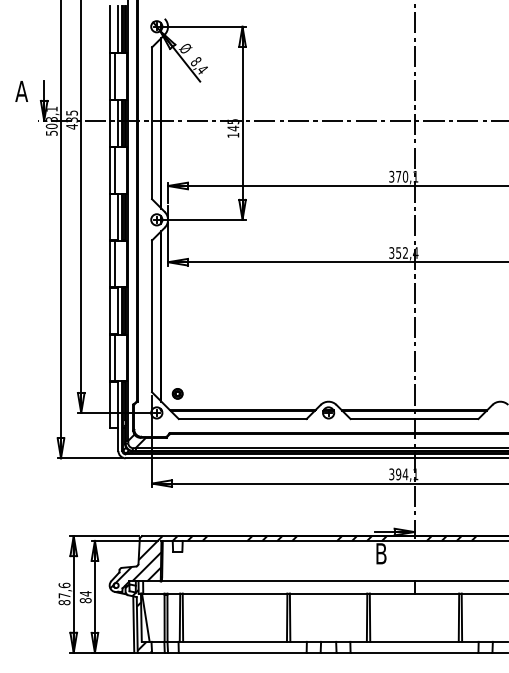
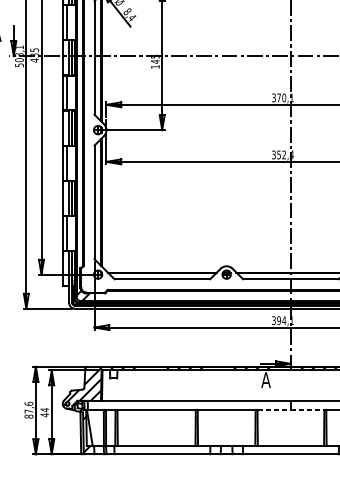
part: (177, 393) -> (113, 260), removed
text: (381, 553) -> (266, 379), B -> A
line: (414, 593) -> (290, 409), solid -> dashed
text: (85, 600) -> (44, 415), 84 -> 44

